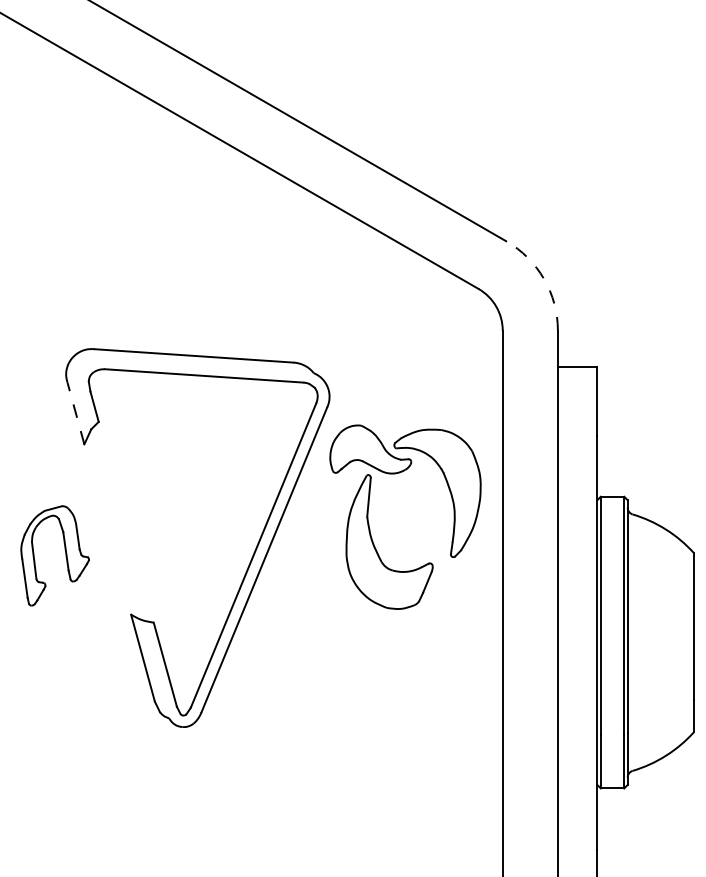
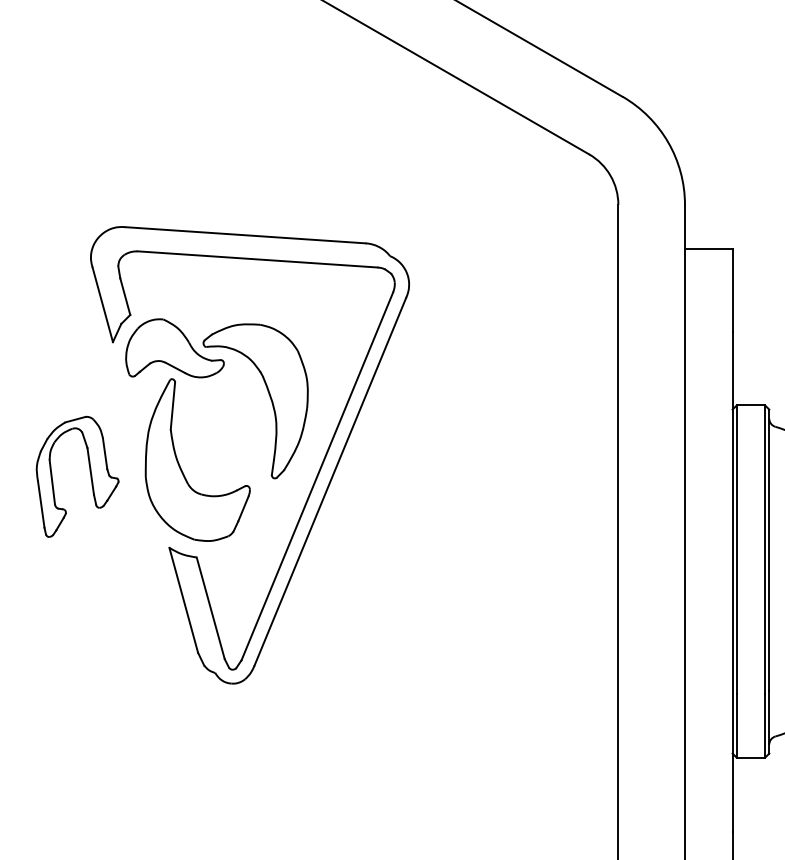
arc: (544, 279) -> (668, 142), dashed -> solid
line: (75, 413) -> (102, 304), dashed -> solid
part: (369, 523) -> (173, 437), moved

